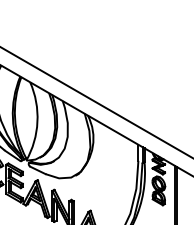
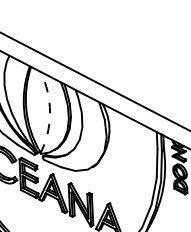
arc: (37, 121) -> (50, 112), solid -> dashed

